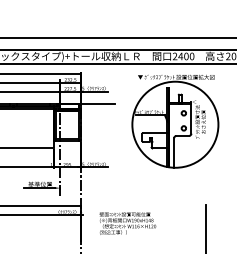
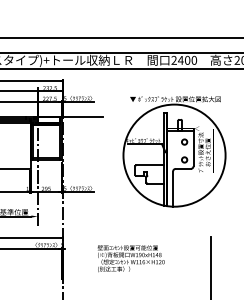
part: (175, 121) -> (174, 151), moved
text: (127, 223) -> (130, 258), moved

